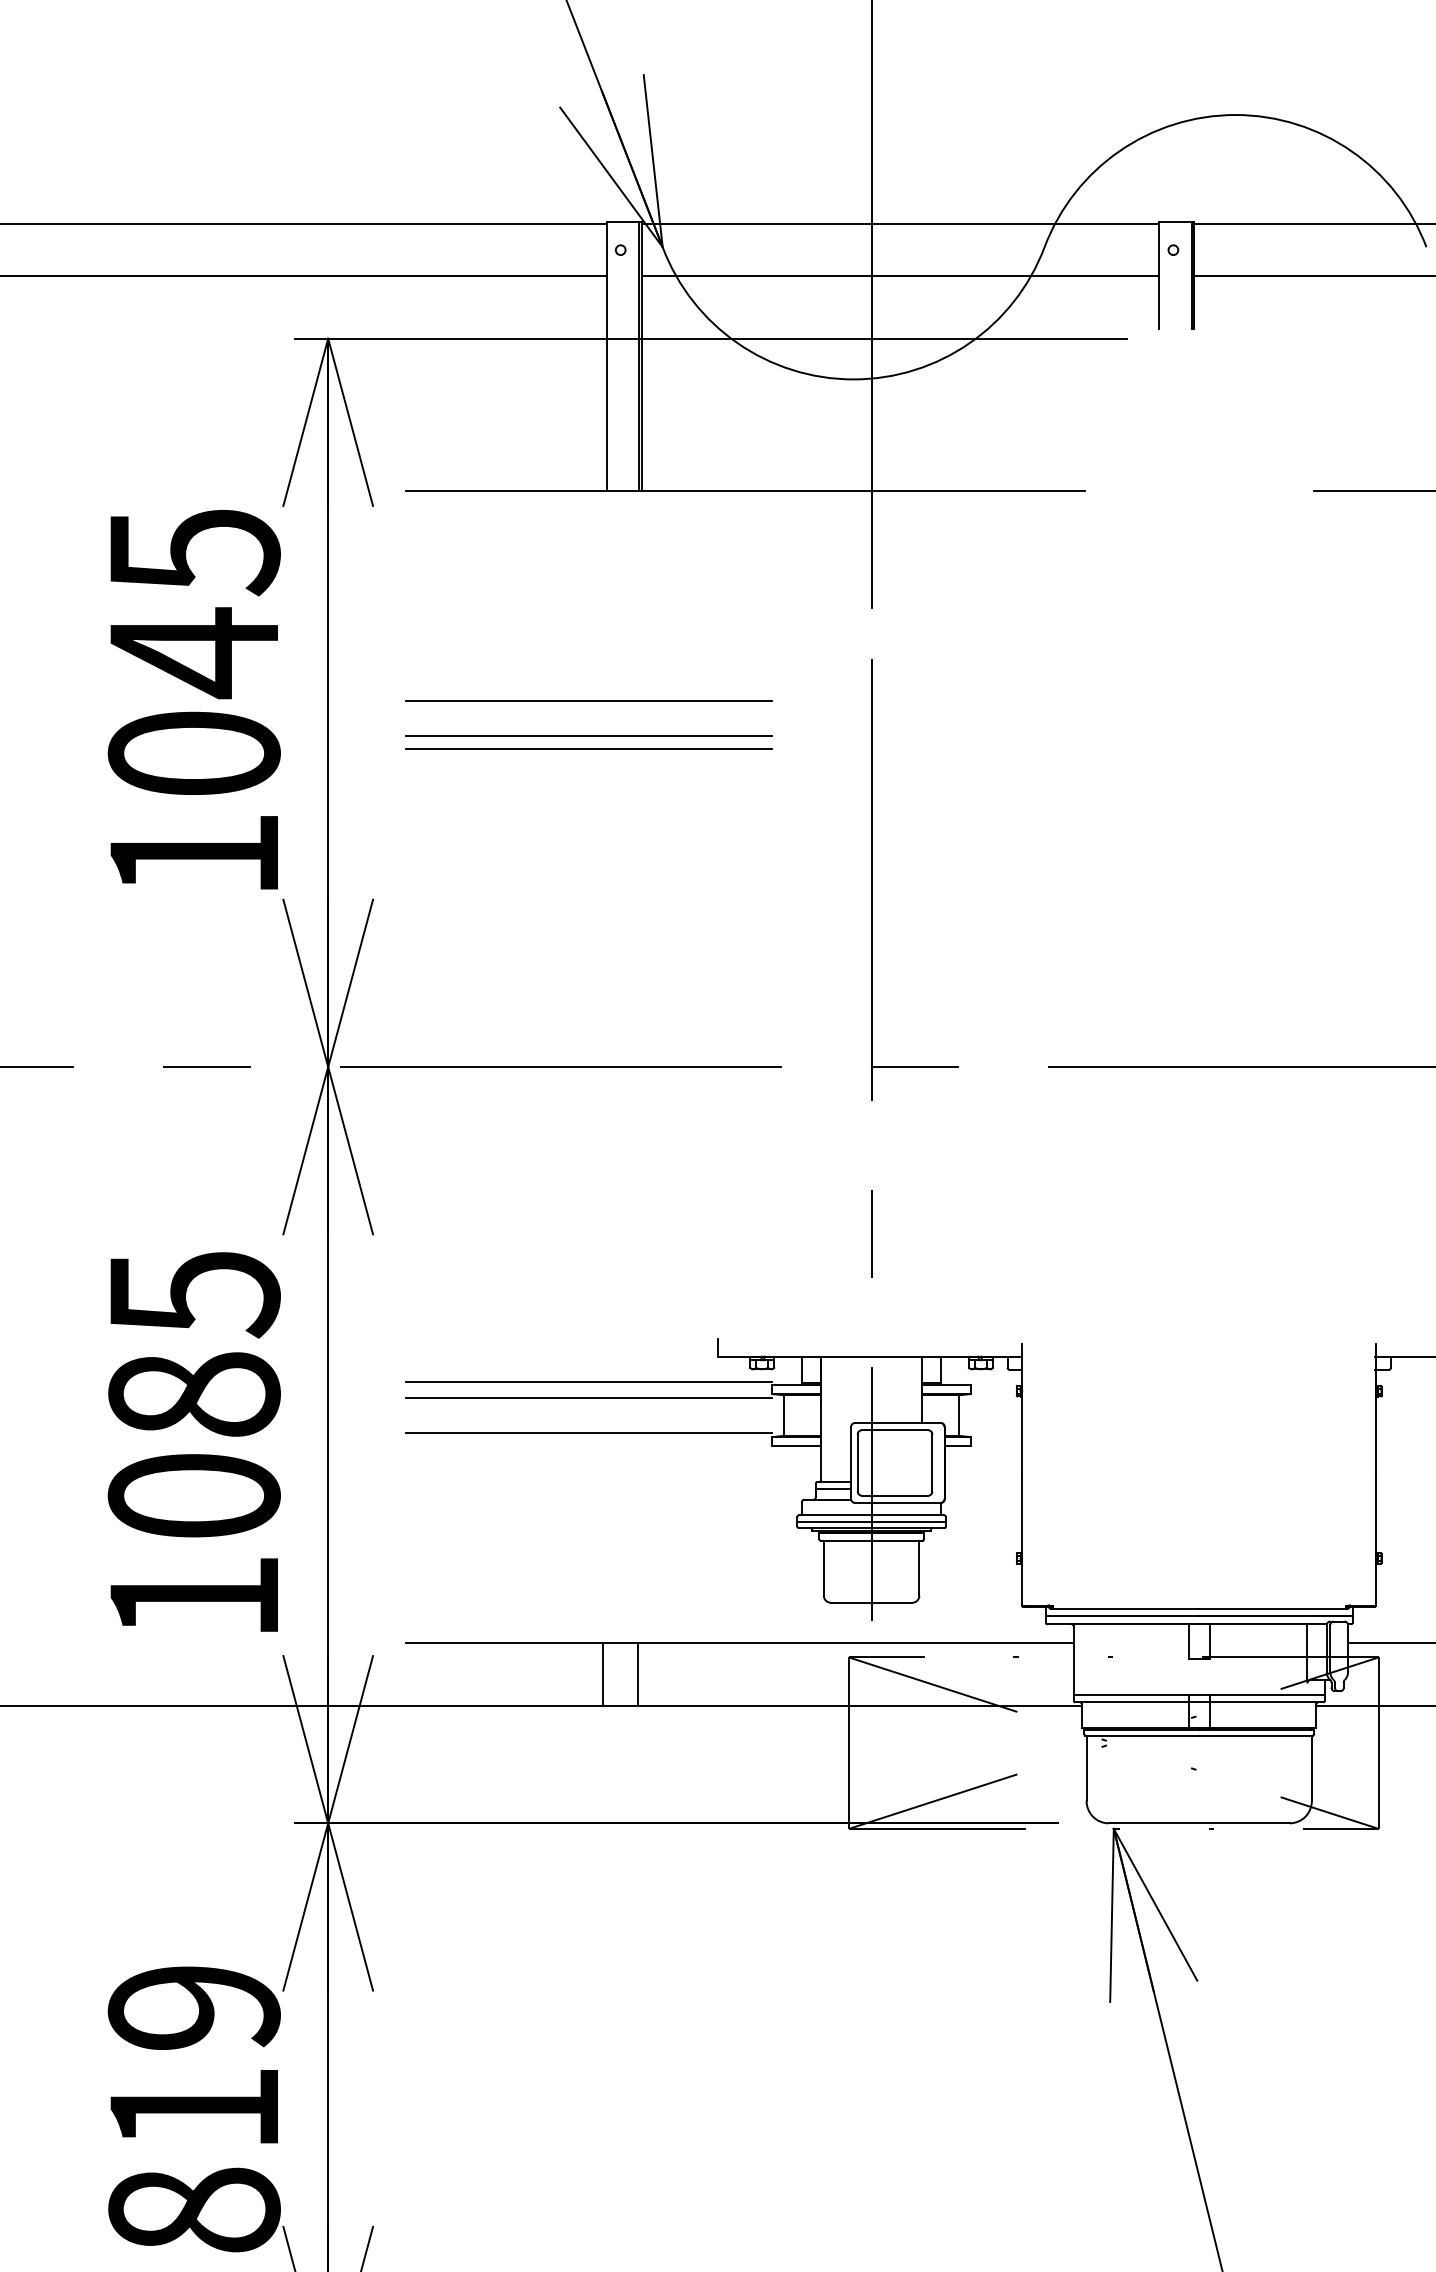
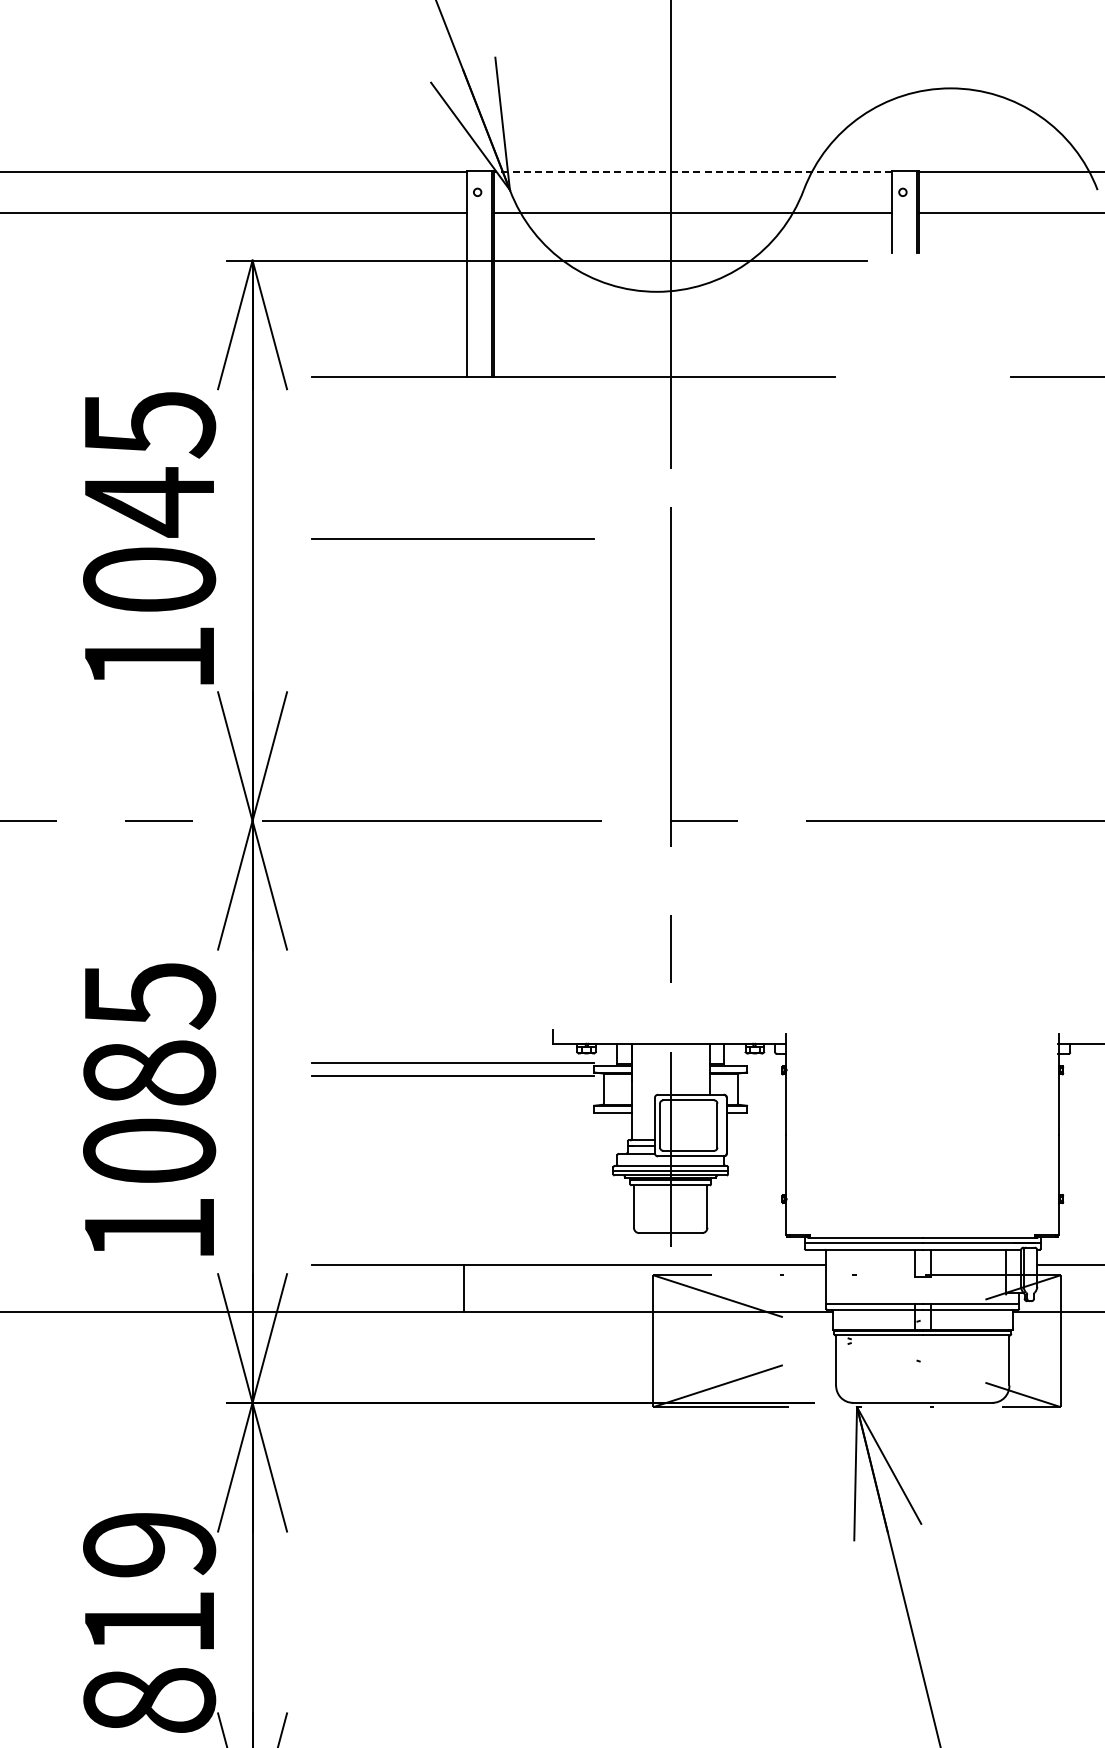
line: (899, 224) -> (692, 172), solid -> dashed
line: (589, 736) -> (453, 566), removed
line: (589, 748) -> (453, 575), removed
line: (589, 1432) -> (453, 1102), removed
line: (638, 1674) -> (491, 1288), removed

